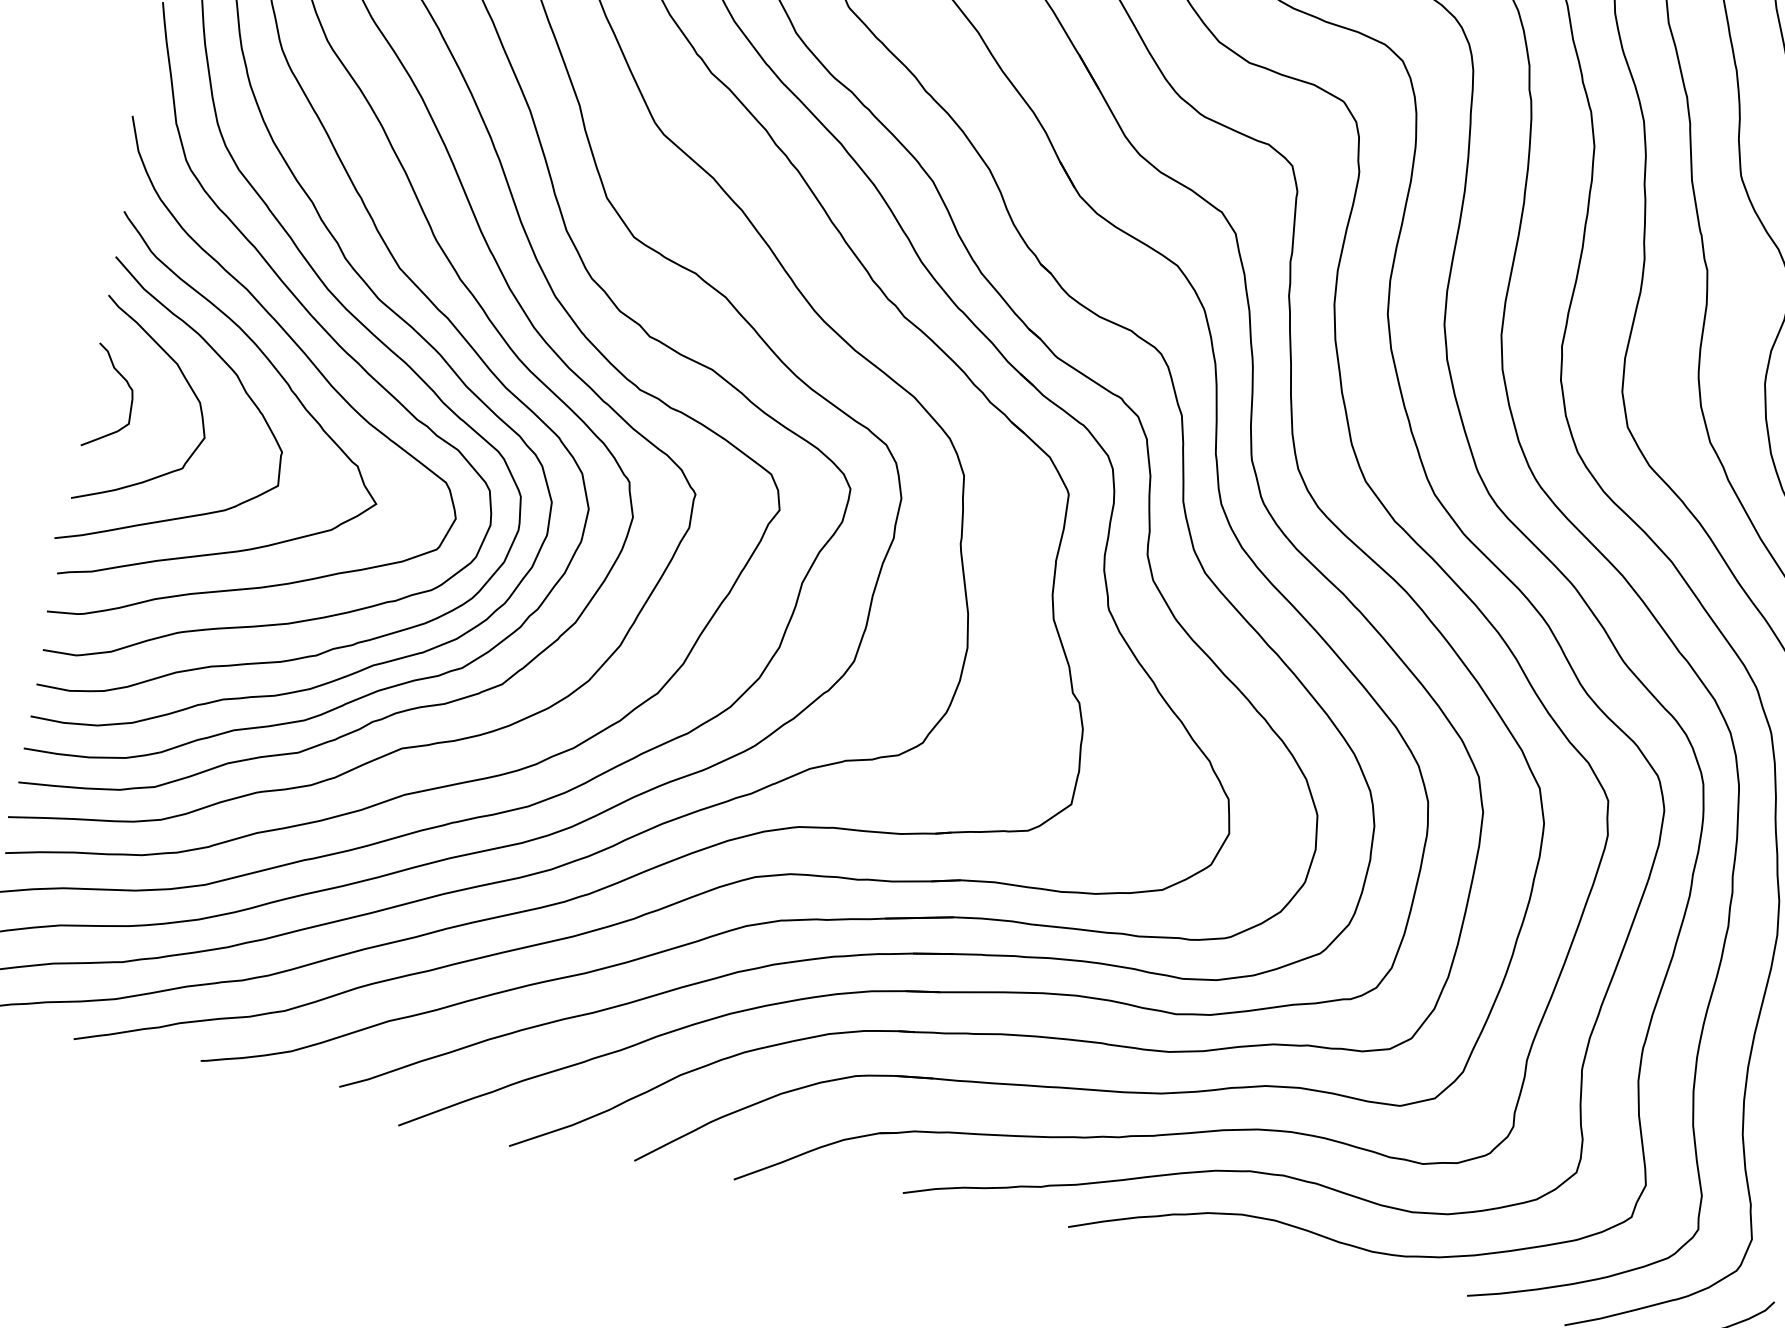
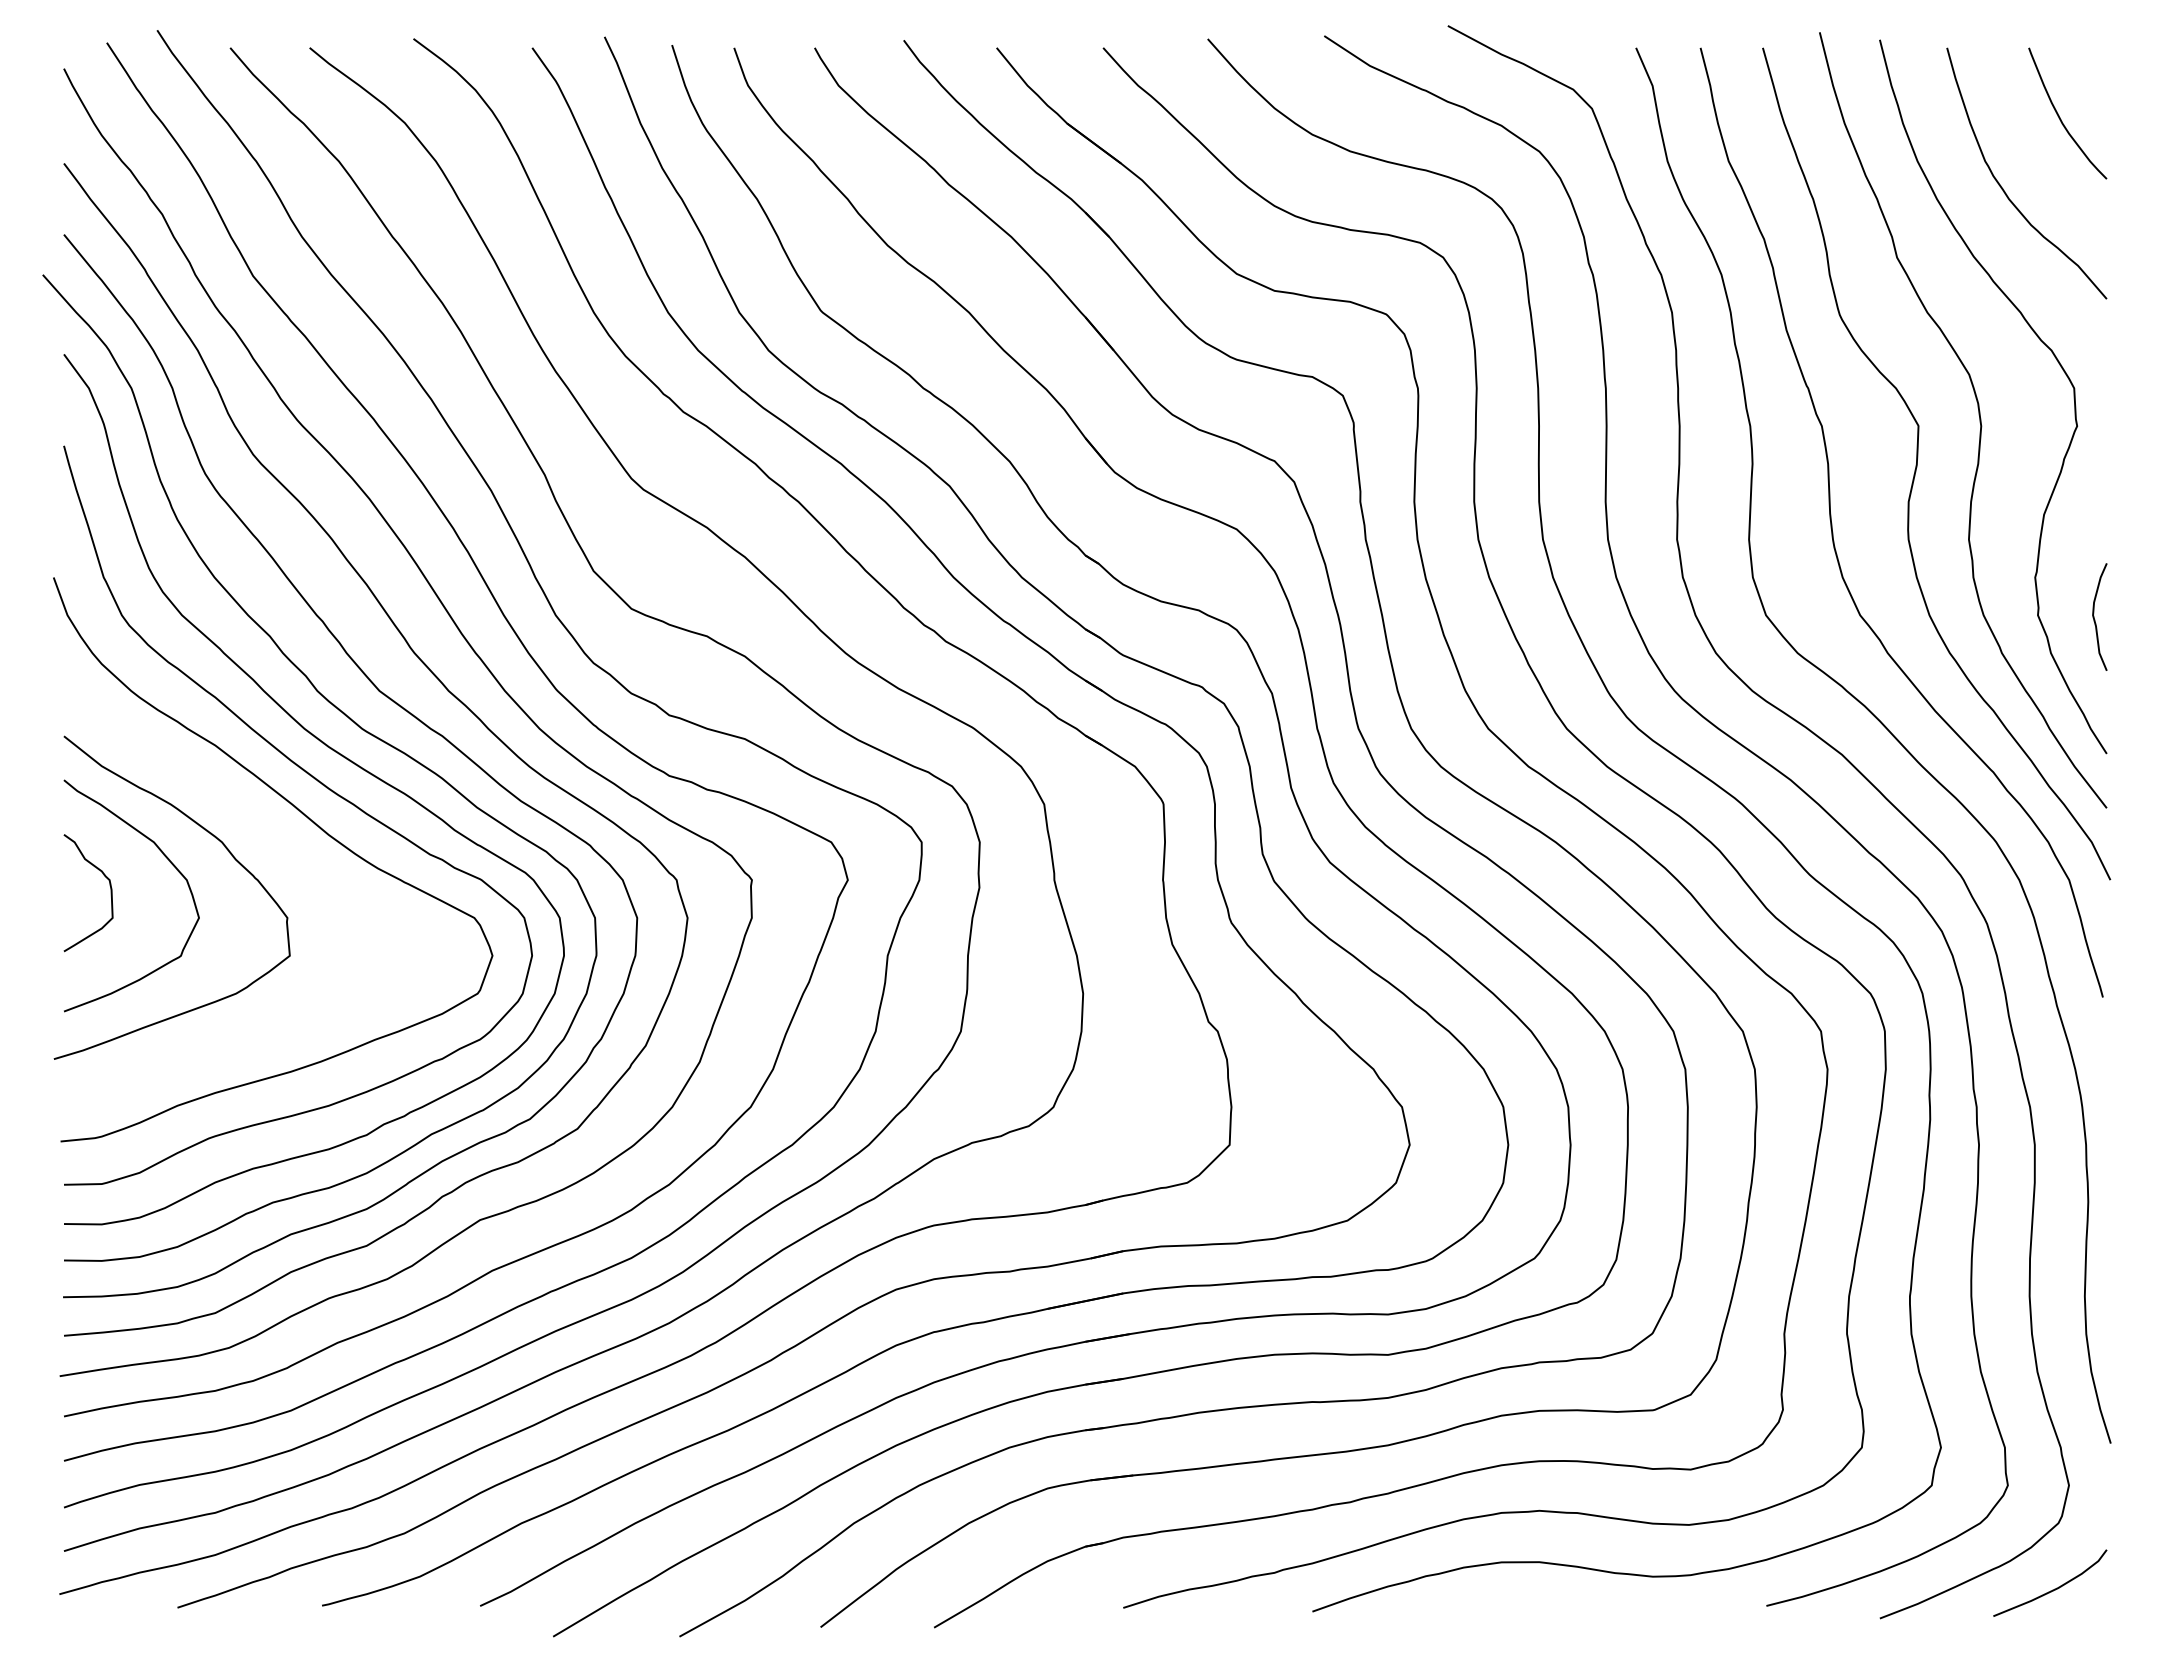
curve: (290, 389) -> (283, 847), removed

